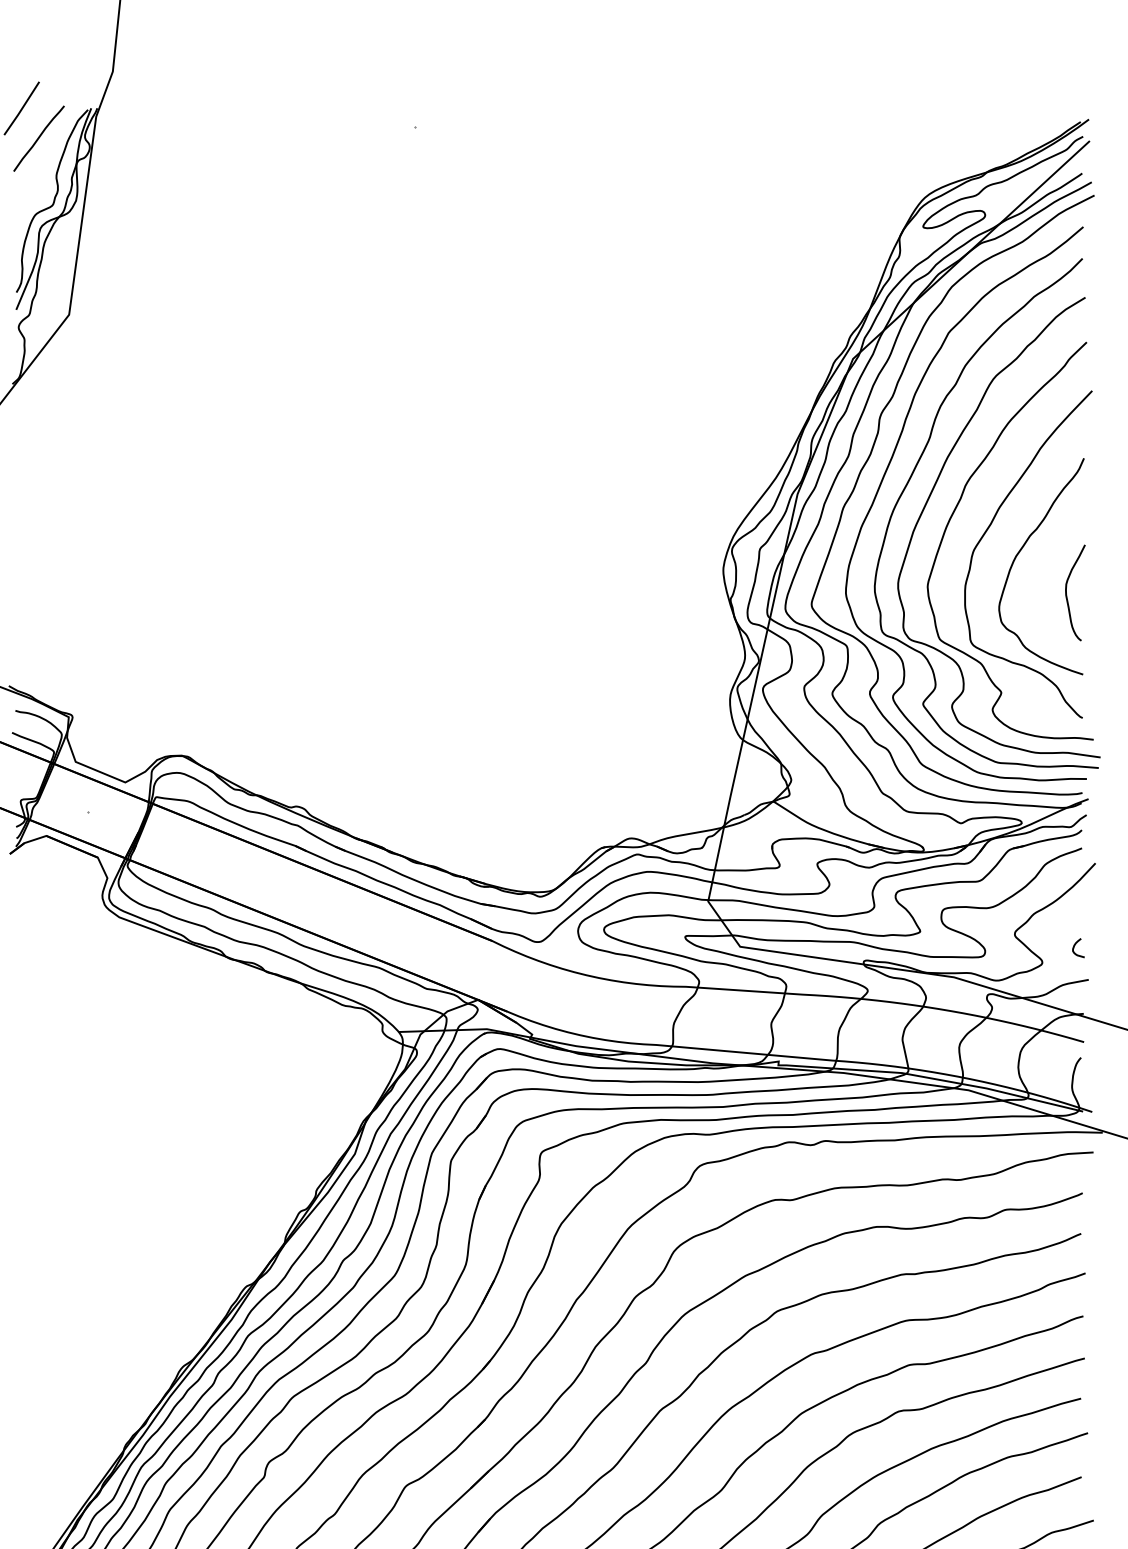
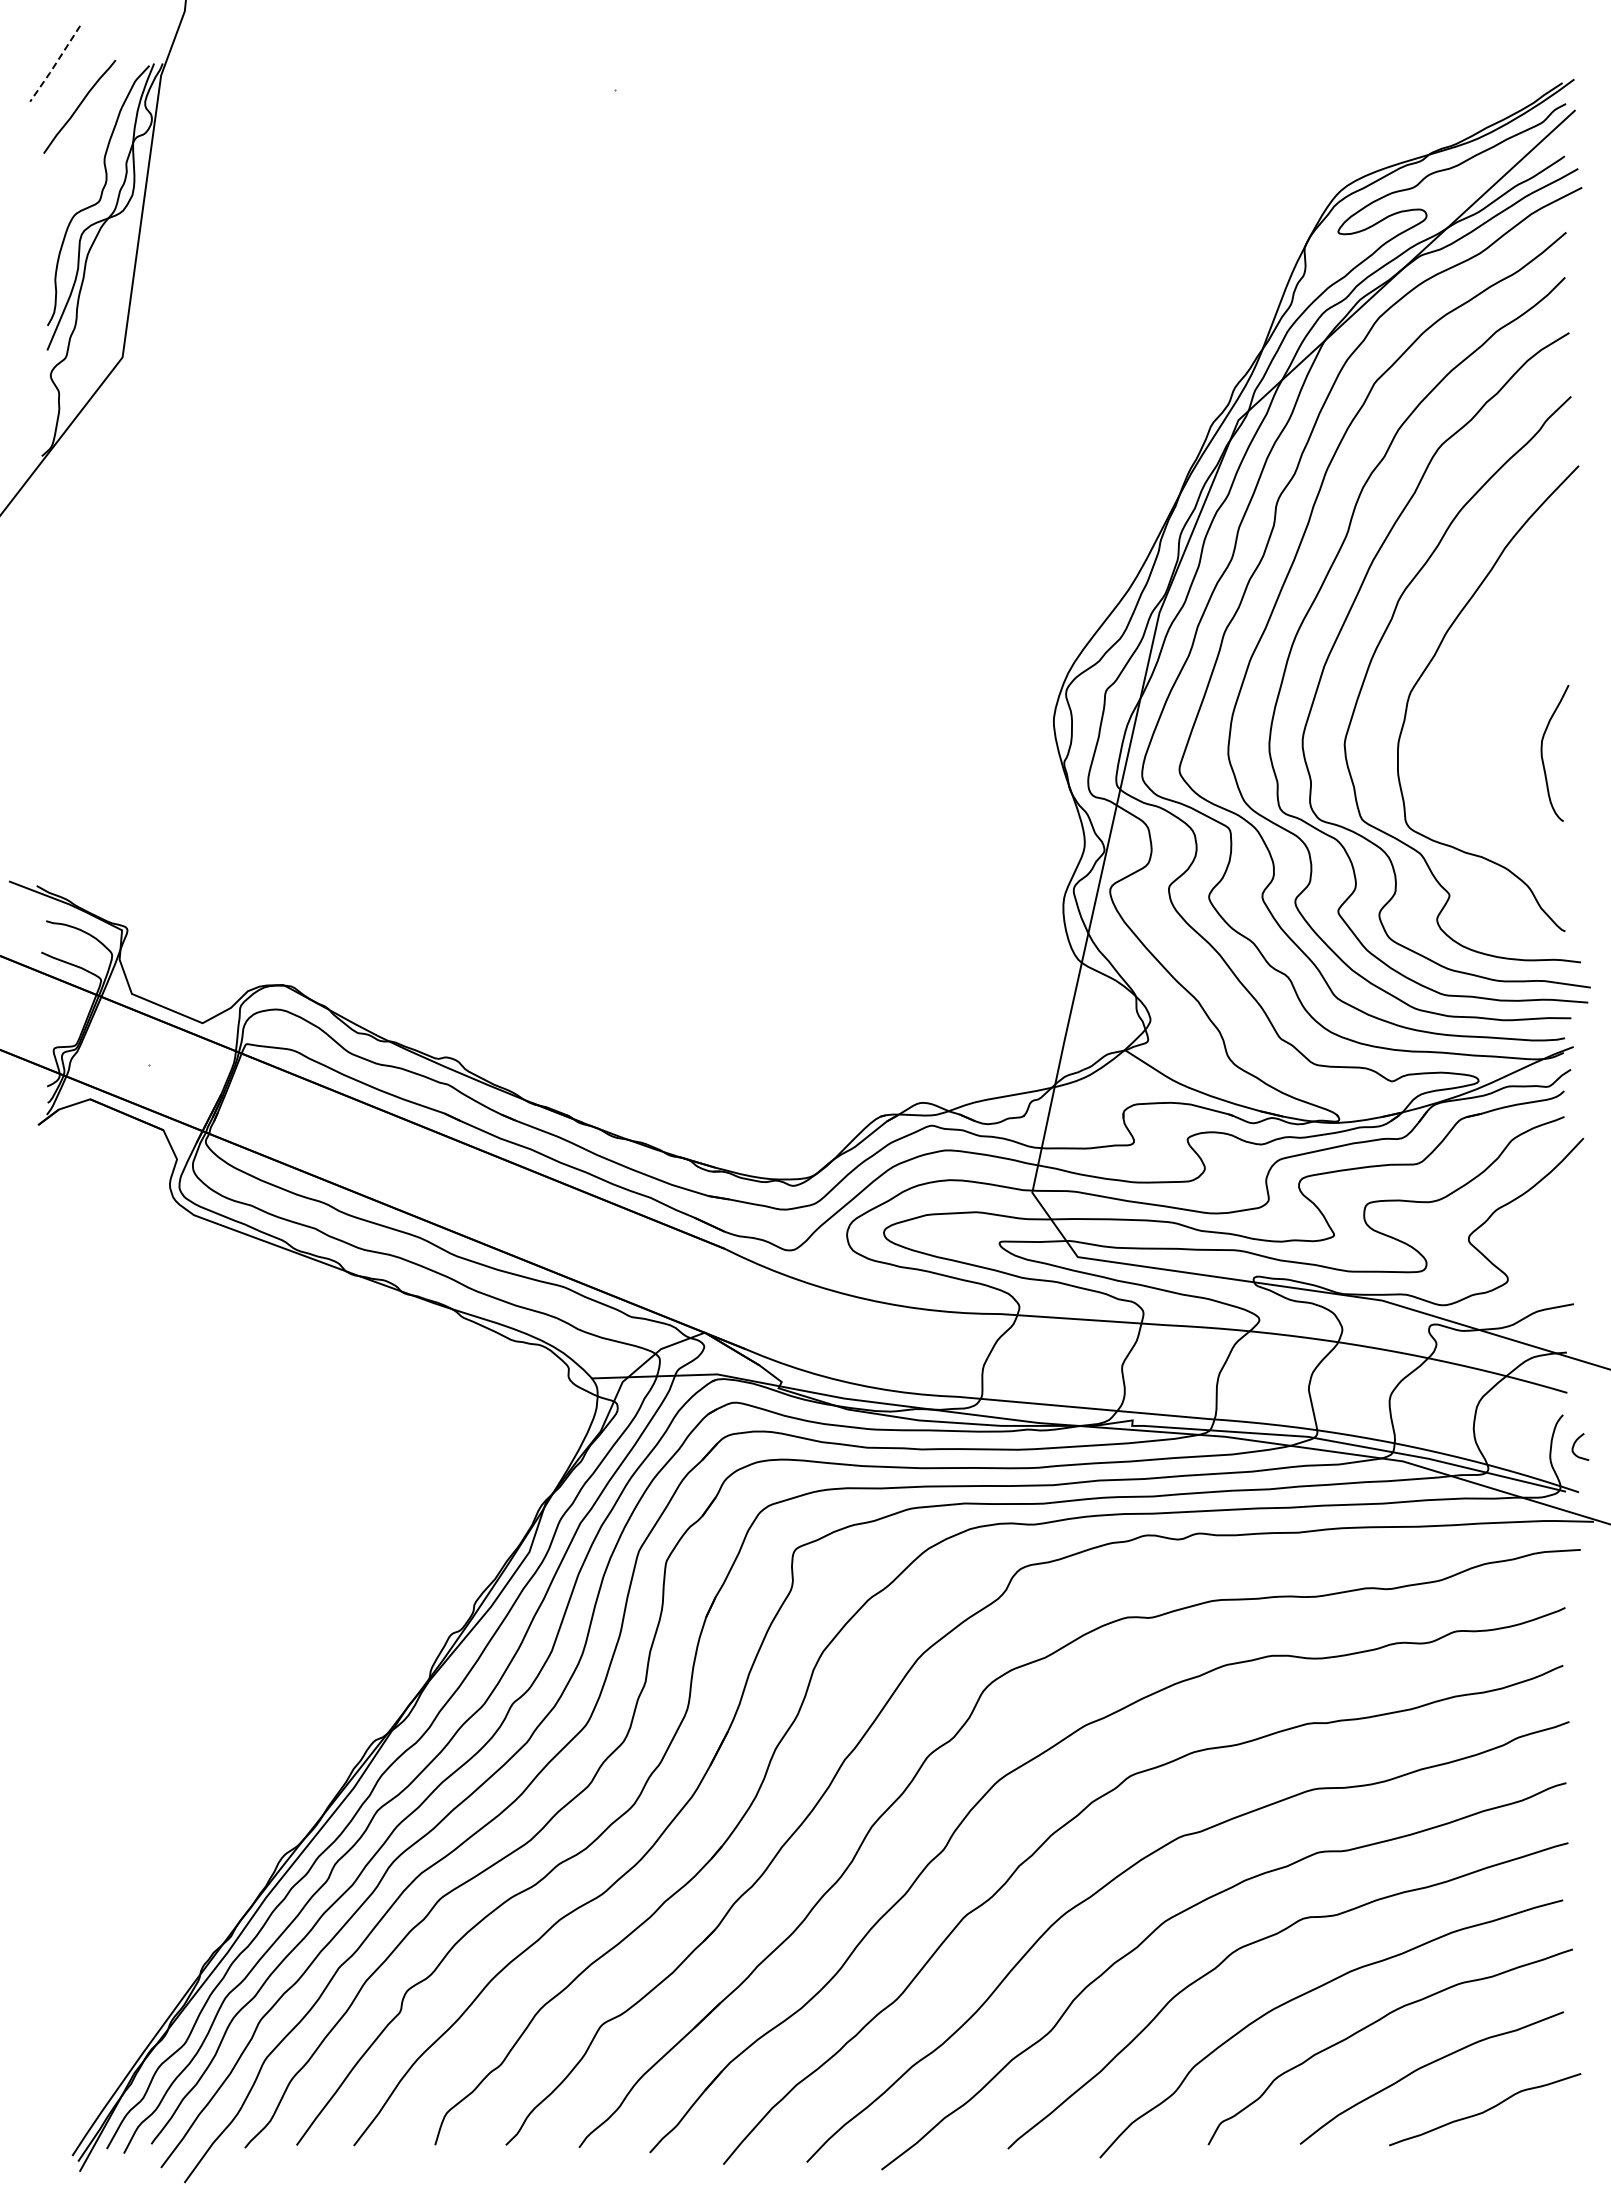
line: (22, 108) -> (55, 64), solid -> dashed
curve: (1019, 552) -> (1475, 696), removed
curve: (1074, 947) -> (1574, 1446), moved

